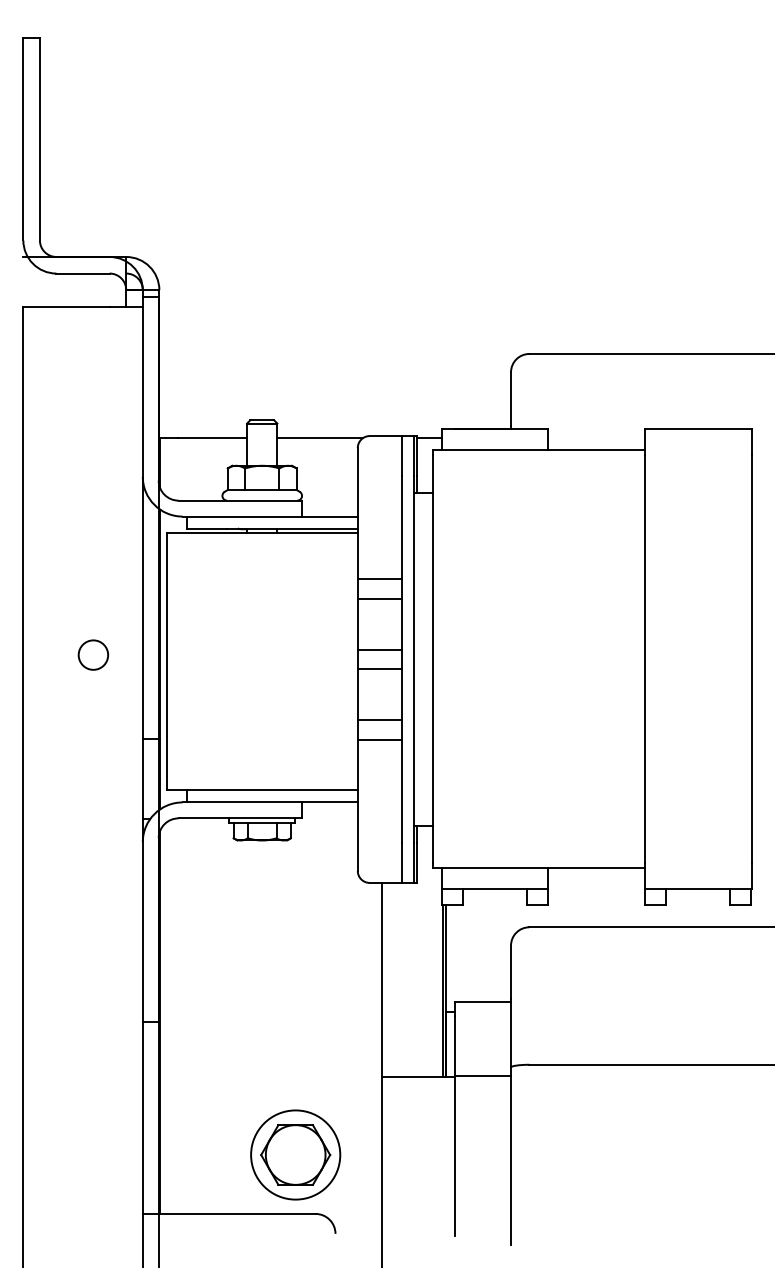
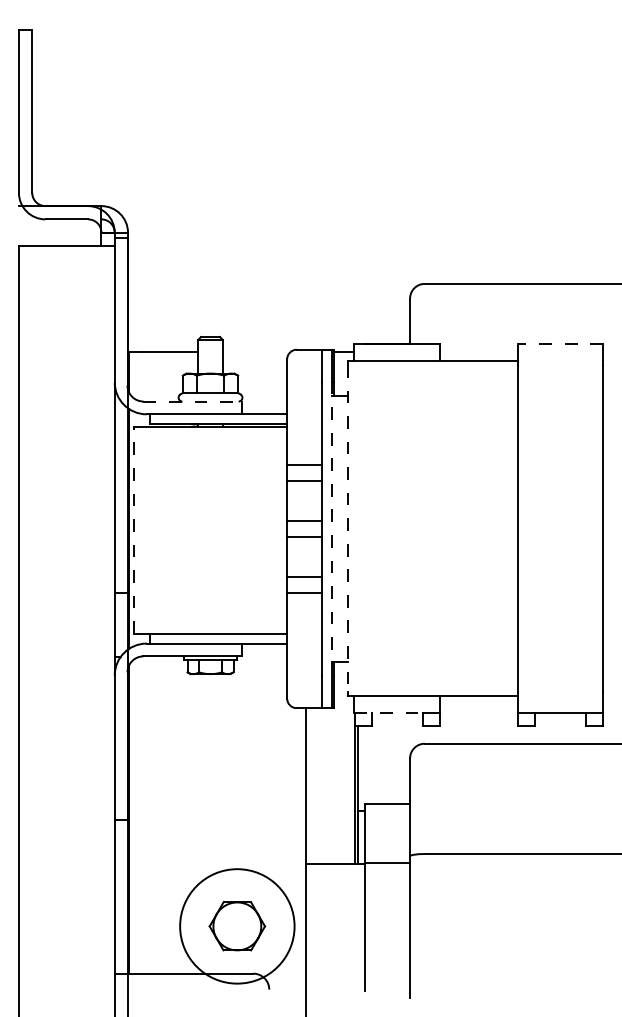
line: (697, 429) -> (559, 344), solid -> dashed
line: (319, 438) -> (256, 351), removed
line: (240, 500) -> (193, 401), solid -> dashed
circle: (92, 654) -> (74, 524), removed
line: (413, 659) -> (331, 528), solid -> dashed
line: (433, 659) -> (347, 528), solid -> dashed
line: (166, 661) -> (133, 530), solid -> dashed
line: (484, 889) -> (388, 713), solid -> dashed
circle: (295, 1154) -> (237, 925), size x1.6

